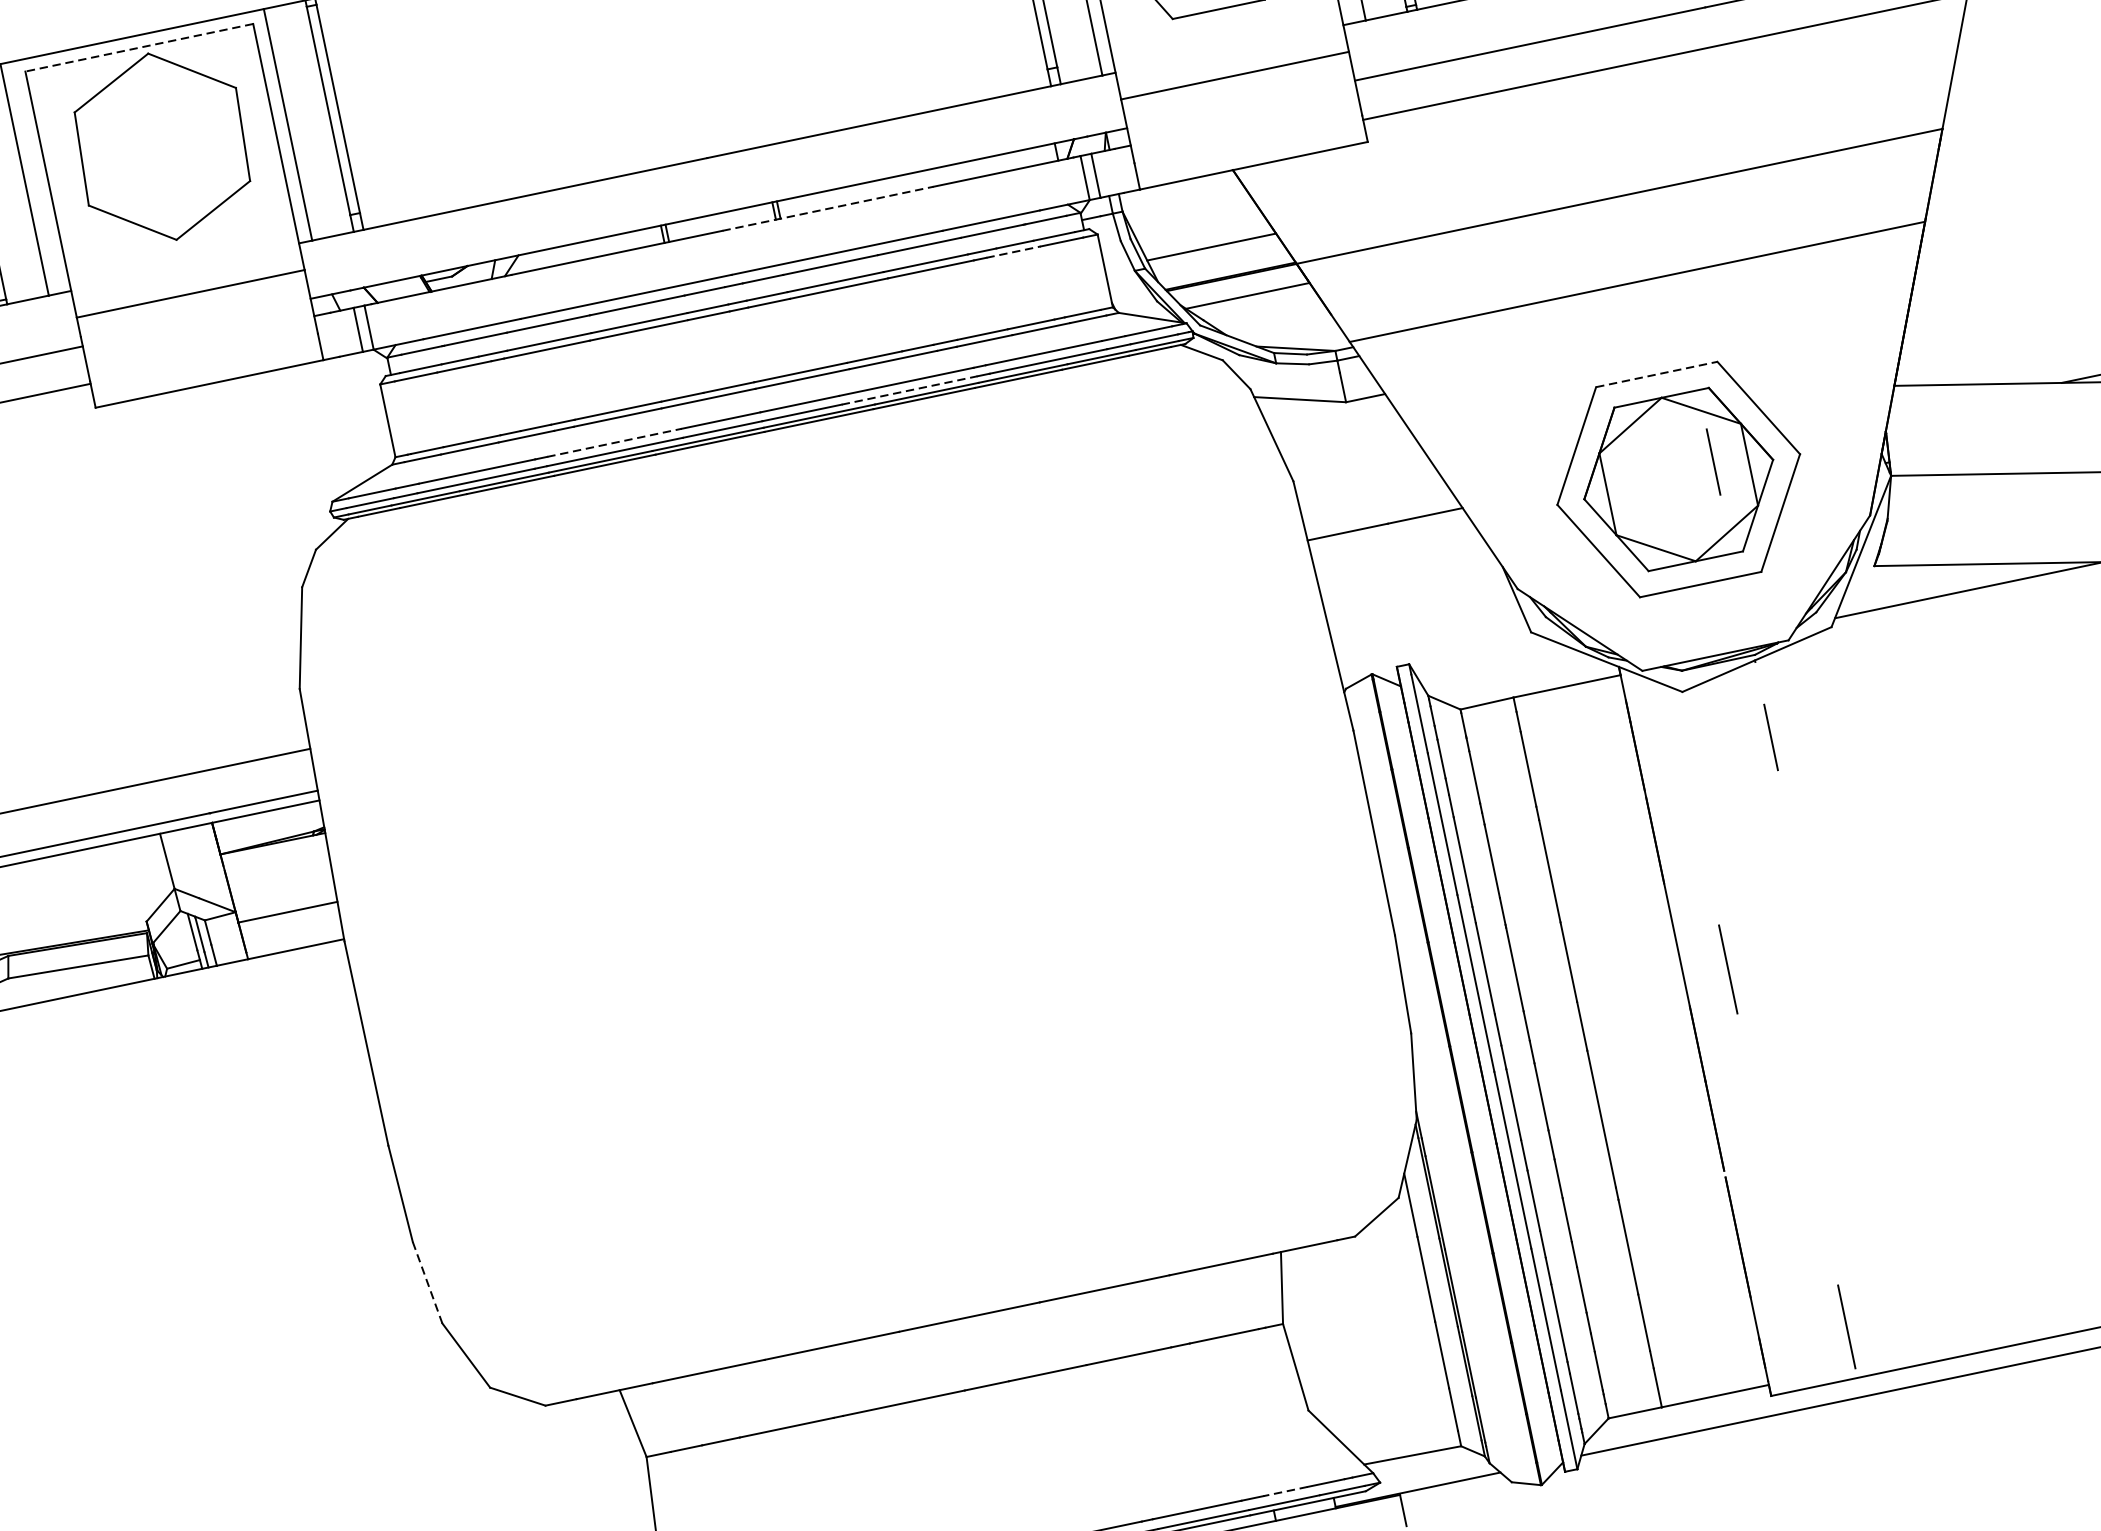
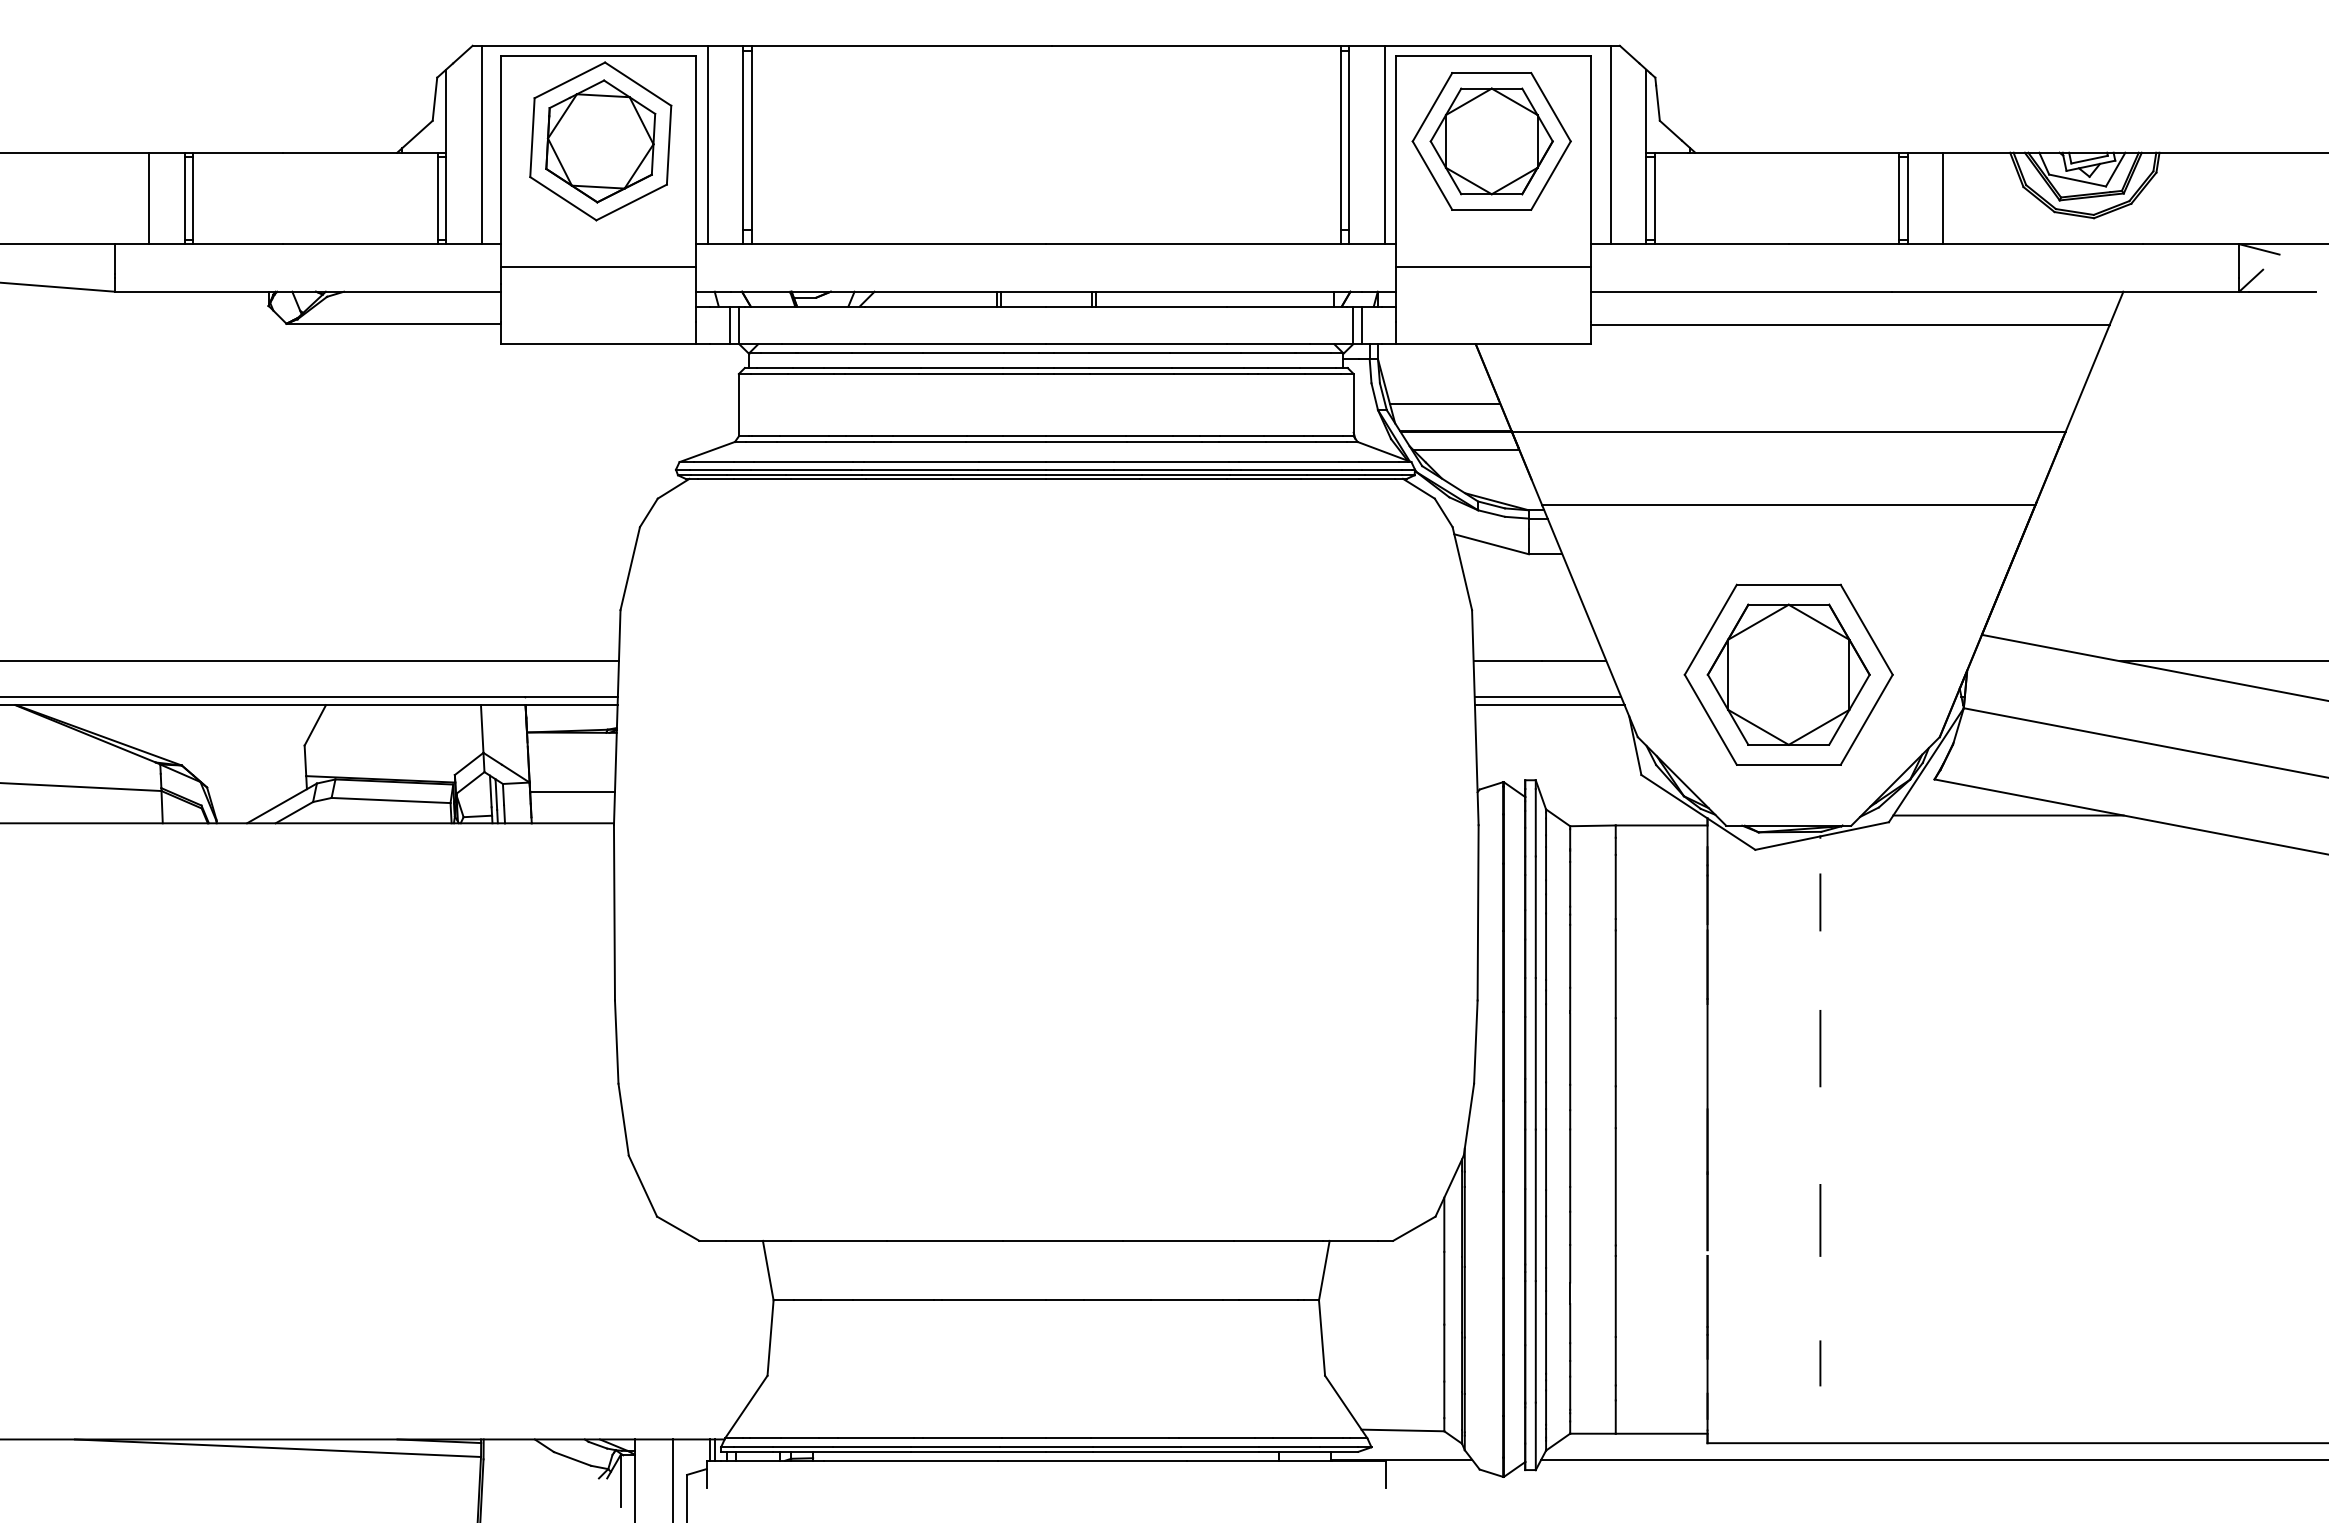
line: (139, 48) -> (598, 56), dashed -> solid
part: (162, 146) -> (600, 141), added
line: (828, 208) -> (1137, 306), dashed -> solid
line: (1014, 251) -> (1282, 373), dashed -> solid
line: (1656, 374) -> (1788, 584), dashed -> solid
line: (910, 389) -> (1173, 469), dashed -> solid
line: (614, 443) -> (921, 462), dashed -> solid
line: (1713, 462) -> (1820, 666), removed
line: (1402, 563) -> (1547, 696), added
line: (1406, 573) -> (1549, 705), added
line: (1728, 969) -> (1820, 1048), moved
line: (1883, 1275) -> (1820, 1363), added
line: (427, 1283) -> (623, 1120), dashed -> solid
line: (1846, 1326) -> (1820, 1220), moved
line: (1285, 1491) -> (1292, 1438), dashed -> solid

